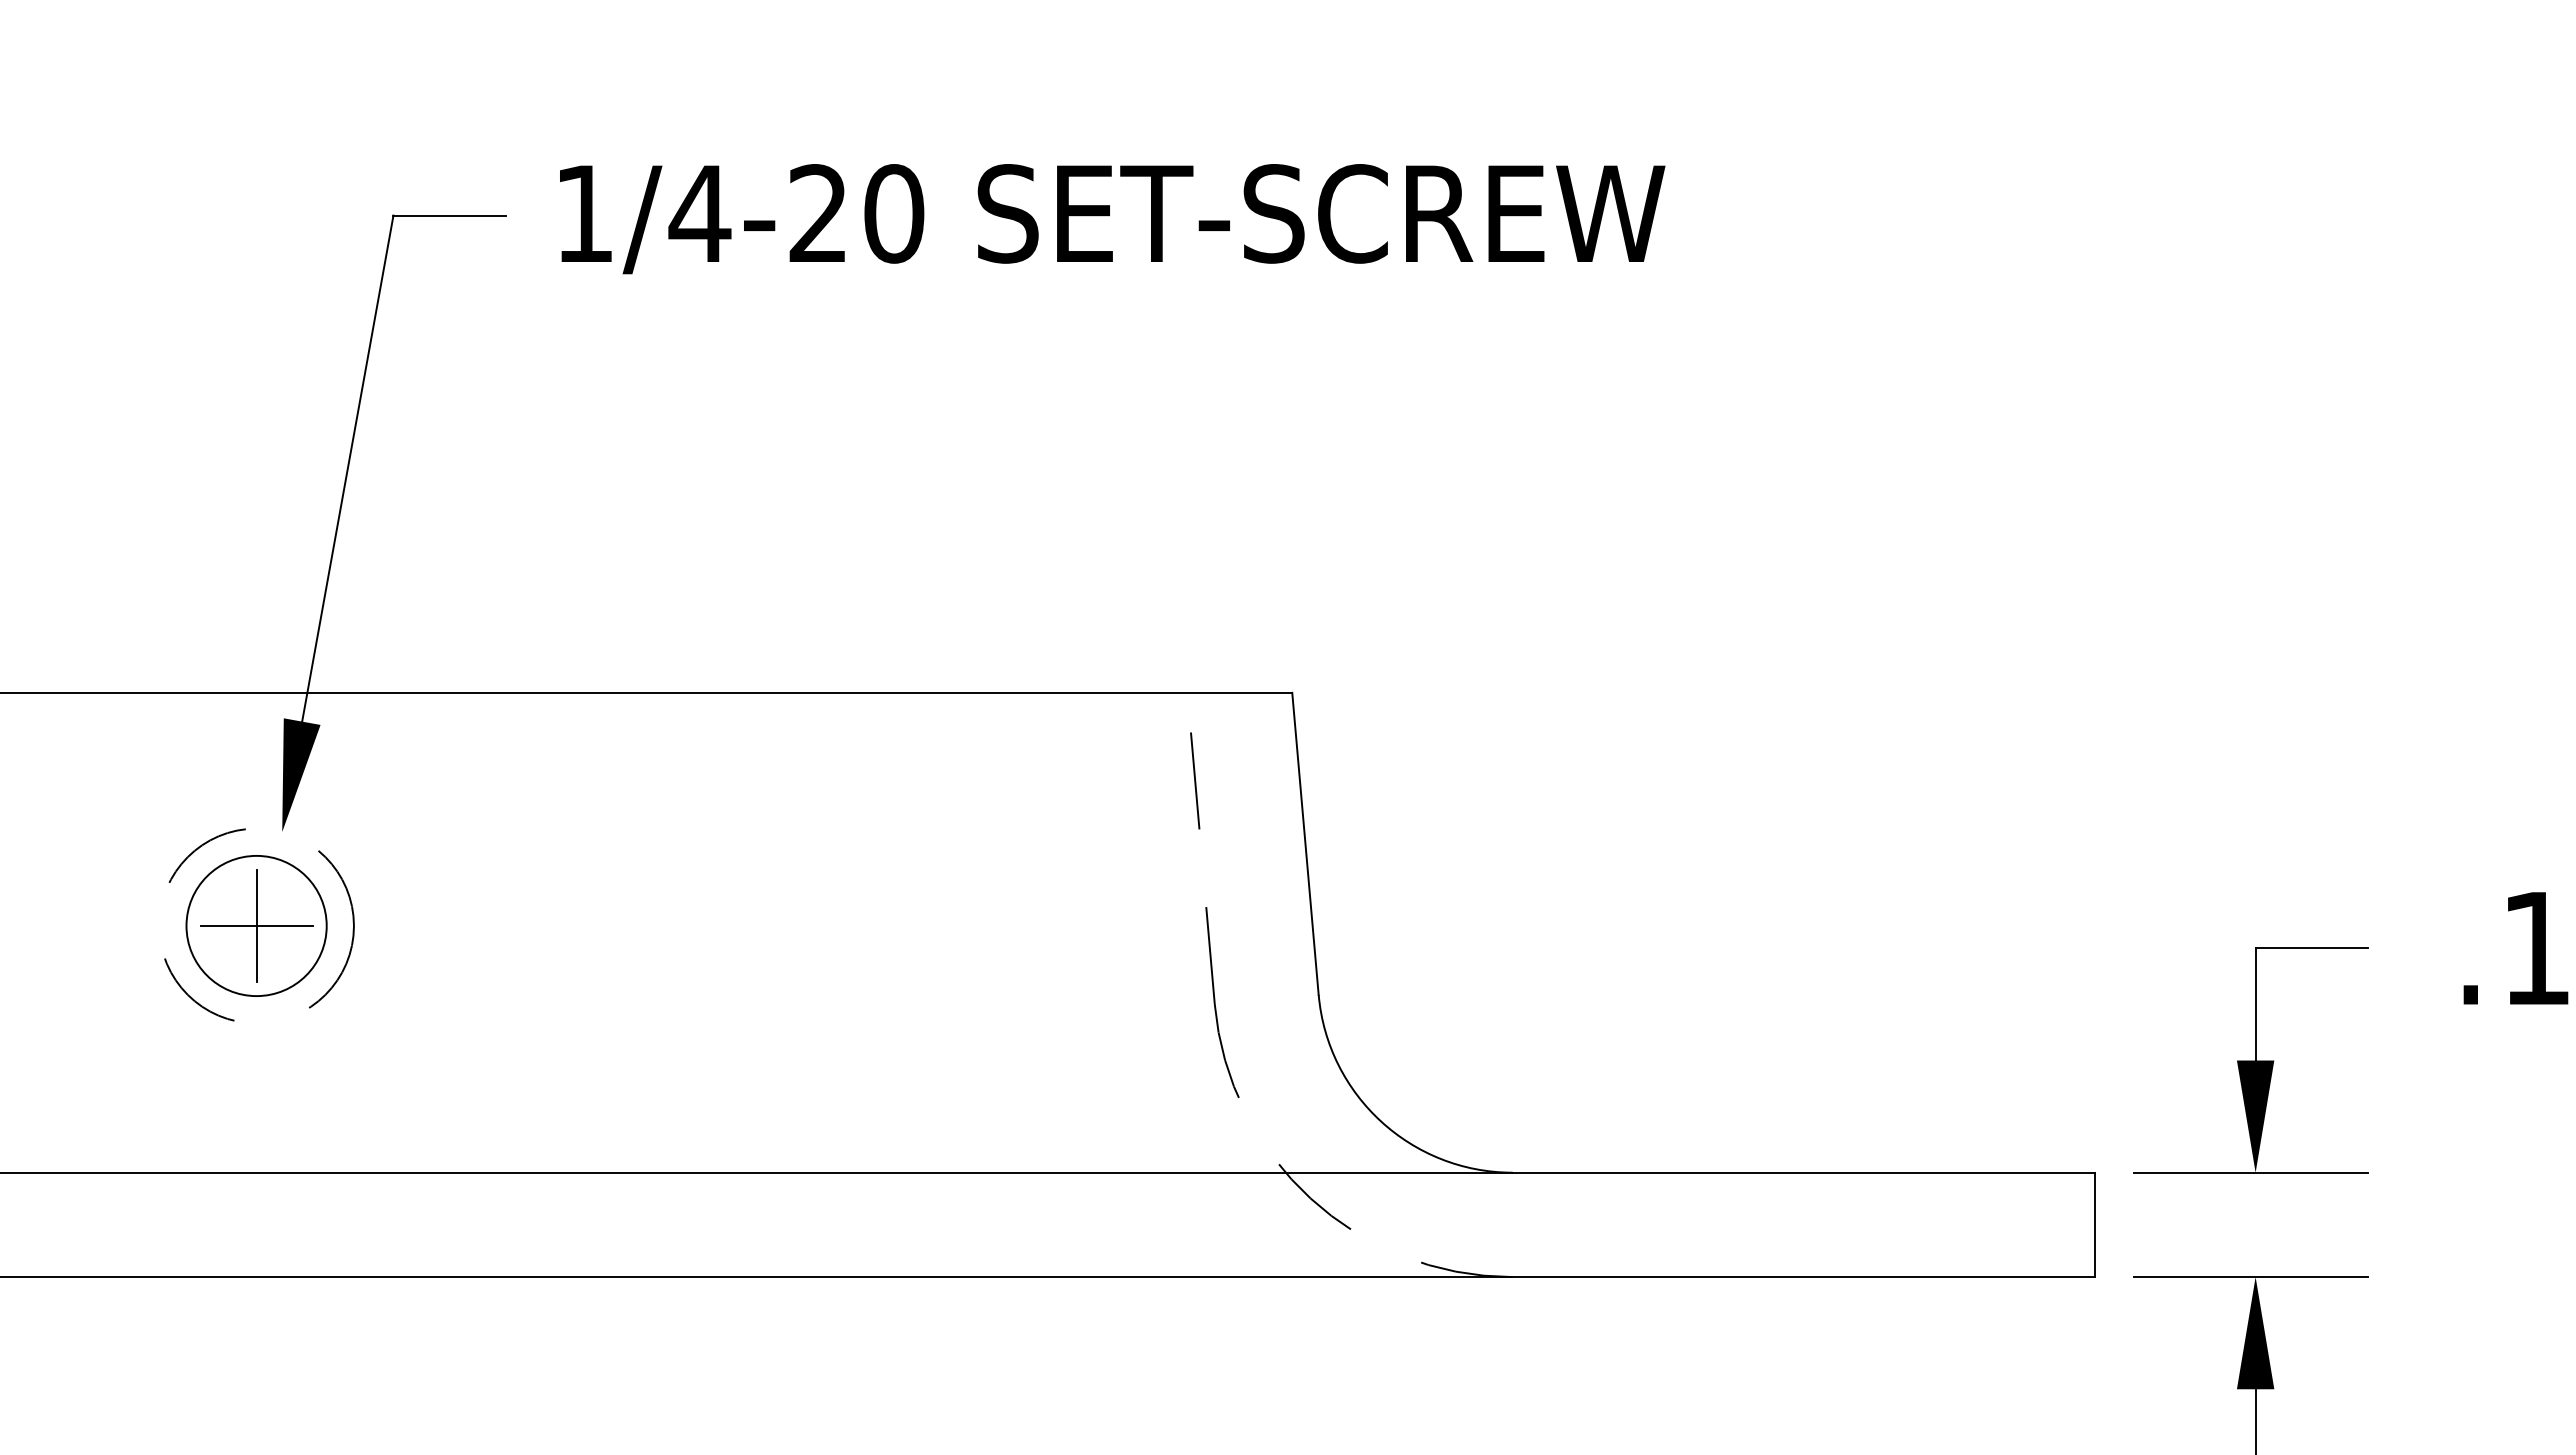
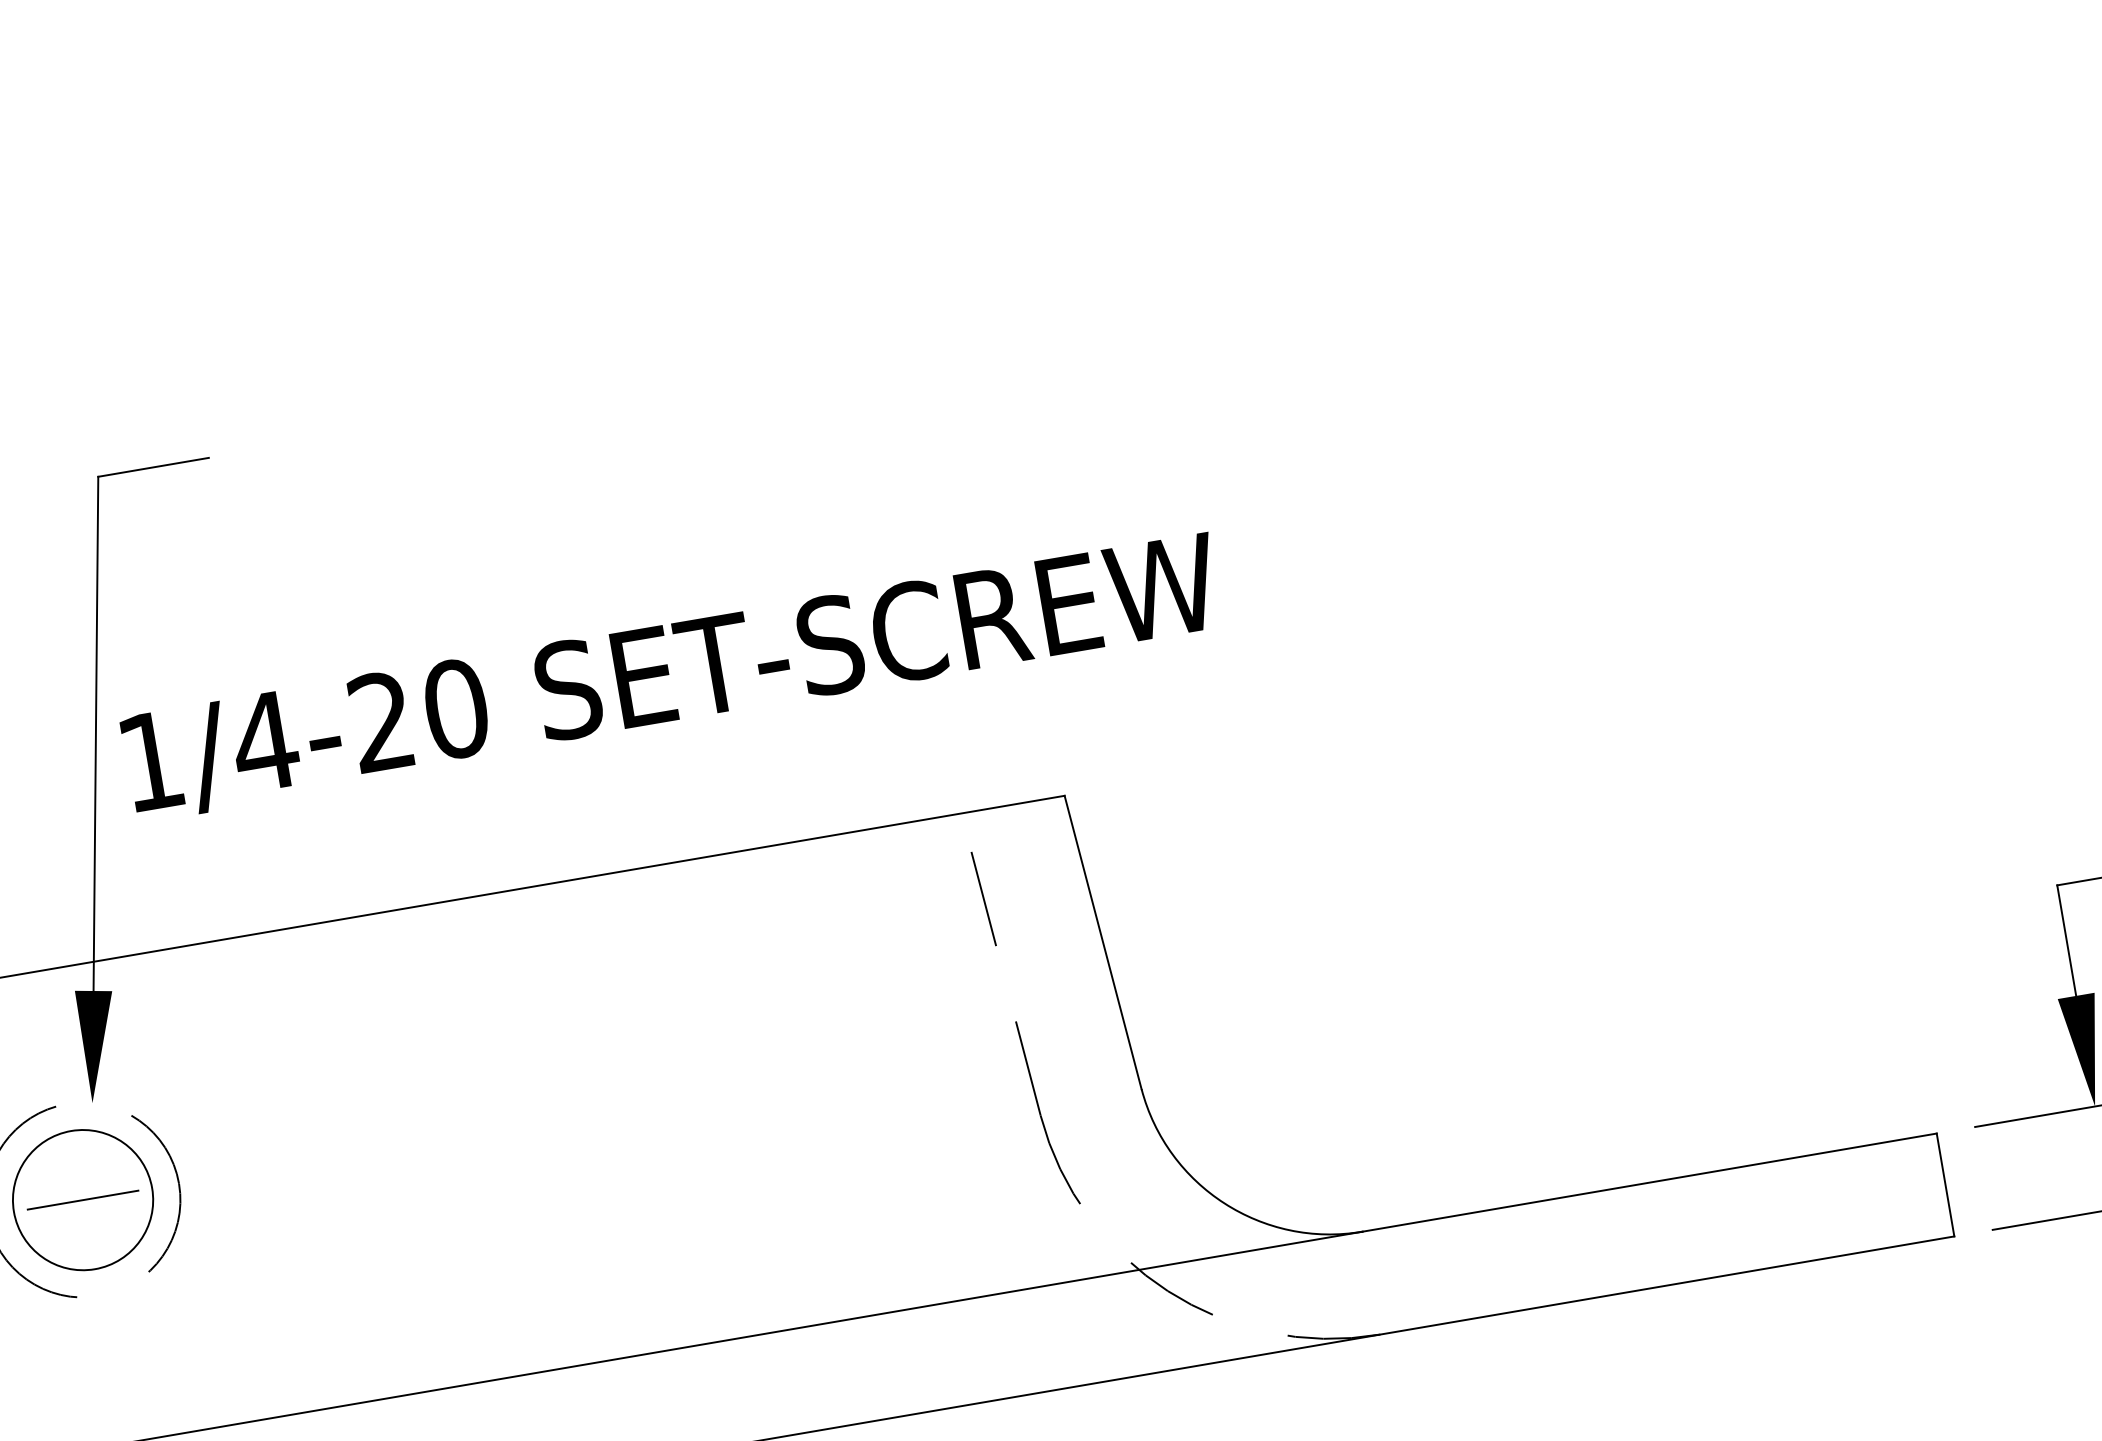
text: (1112, 219) -> (672, 677), moved
line: (256, 925) -> (82, 1199), removed

